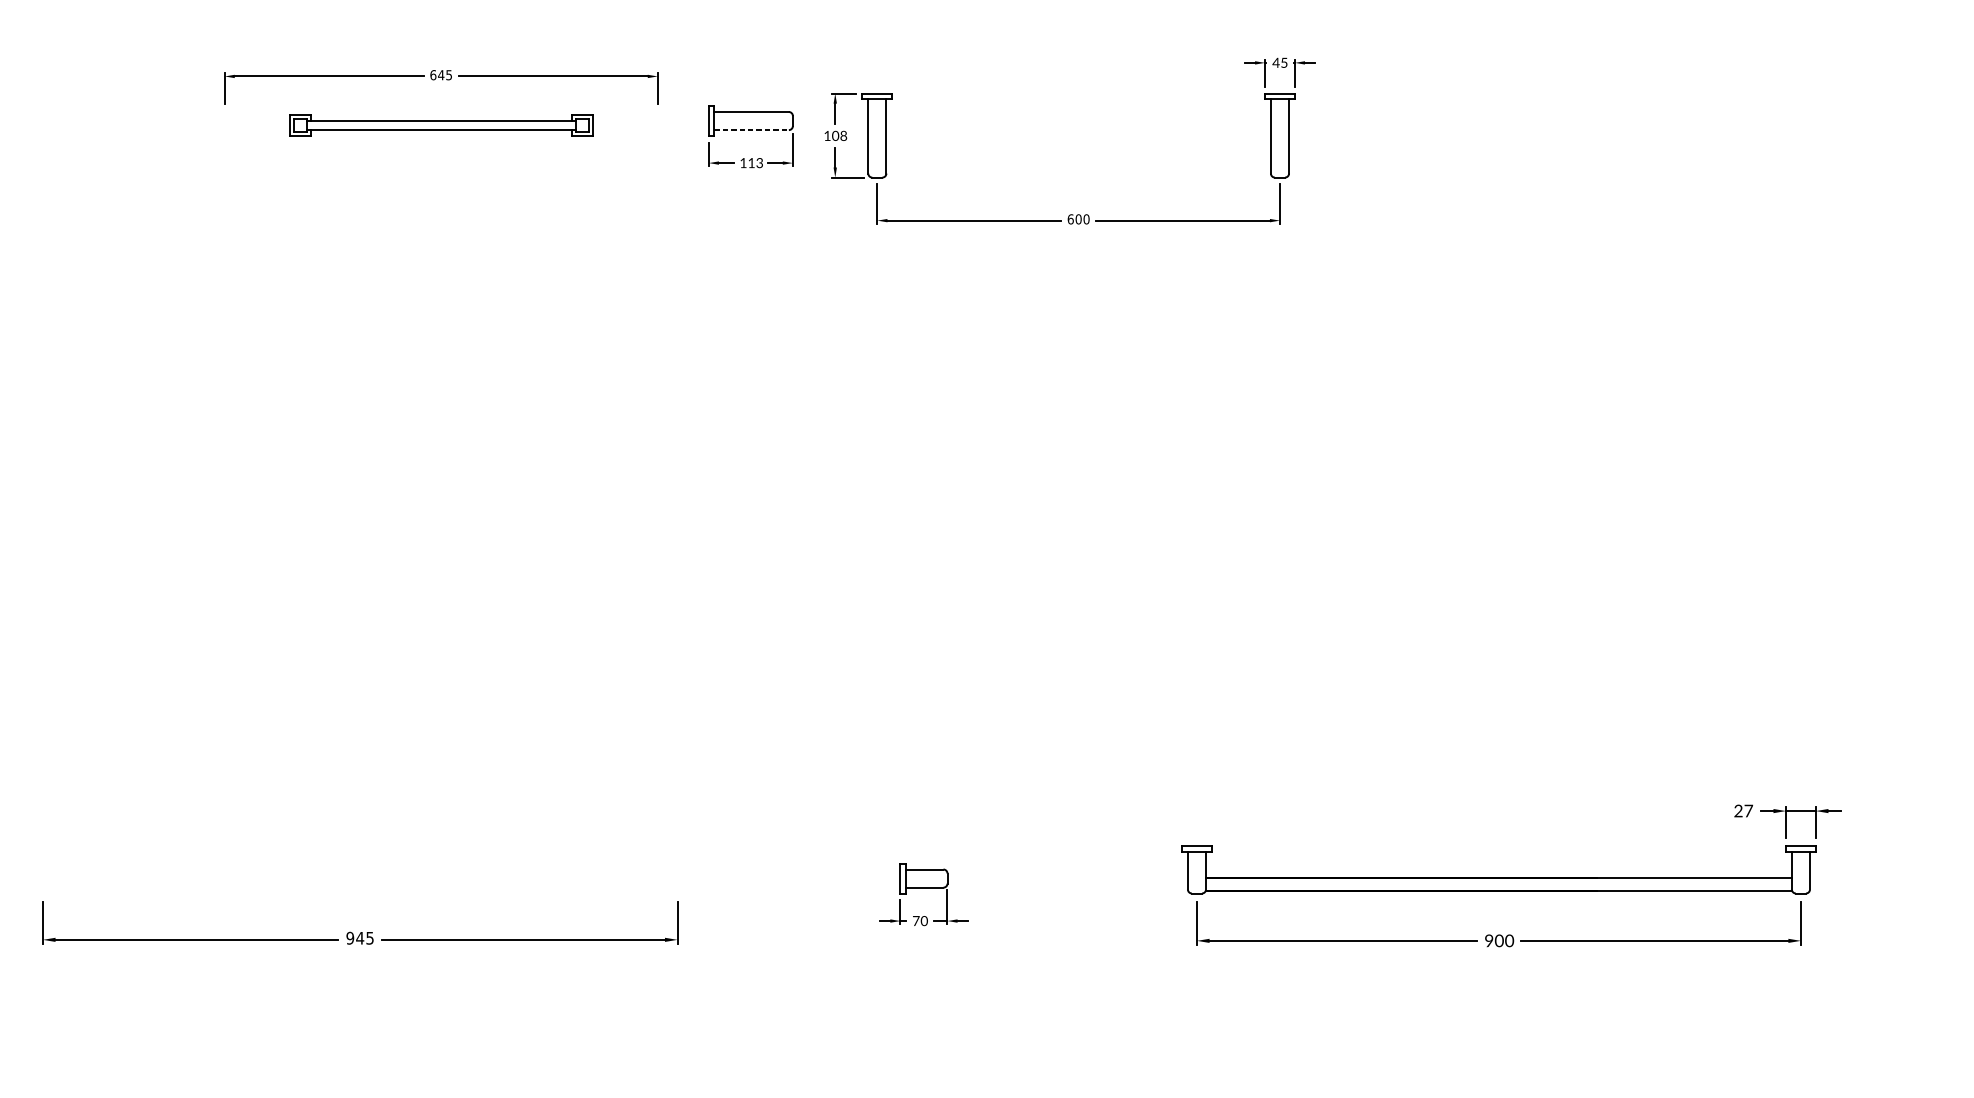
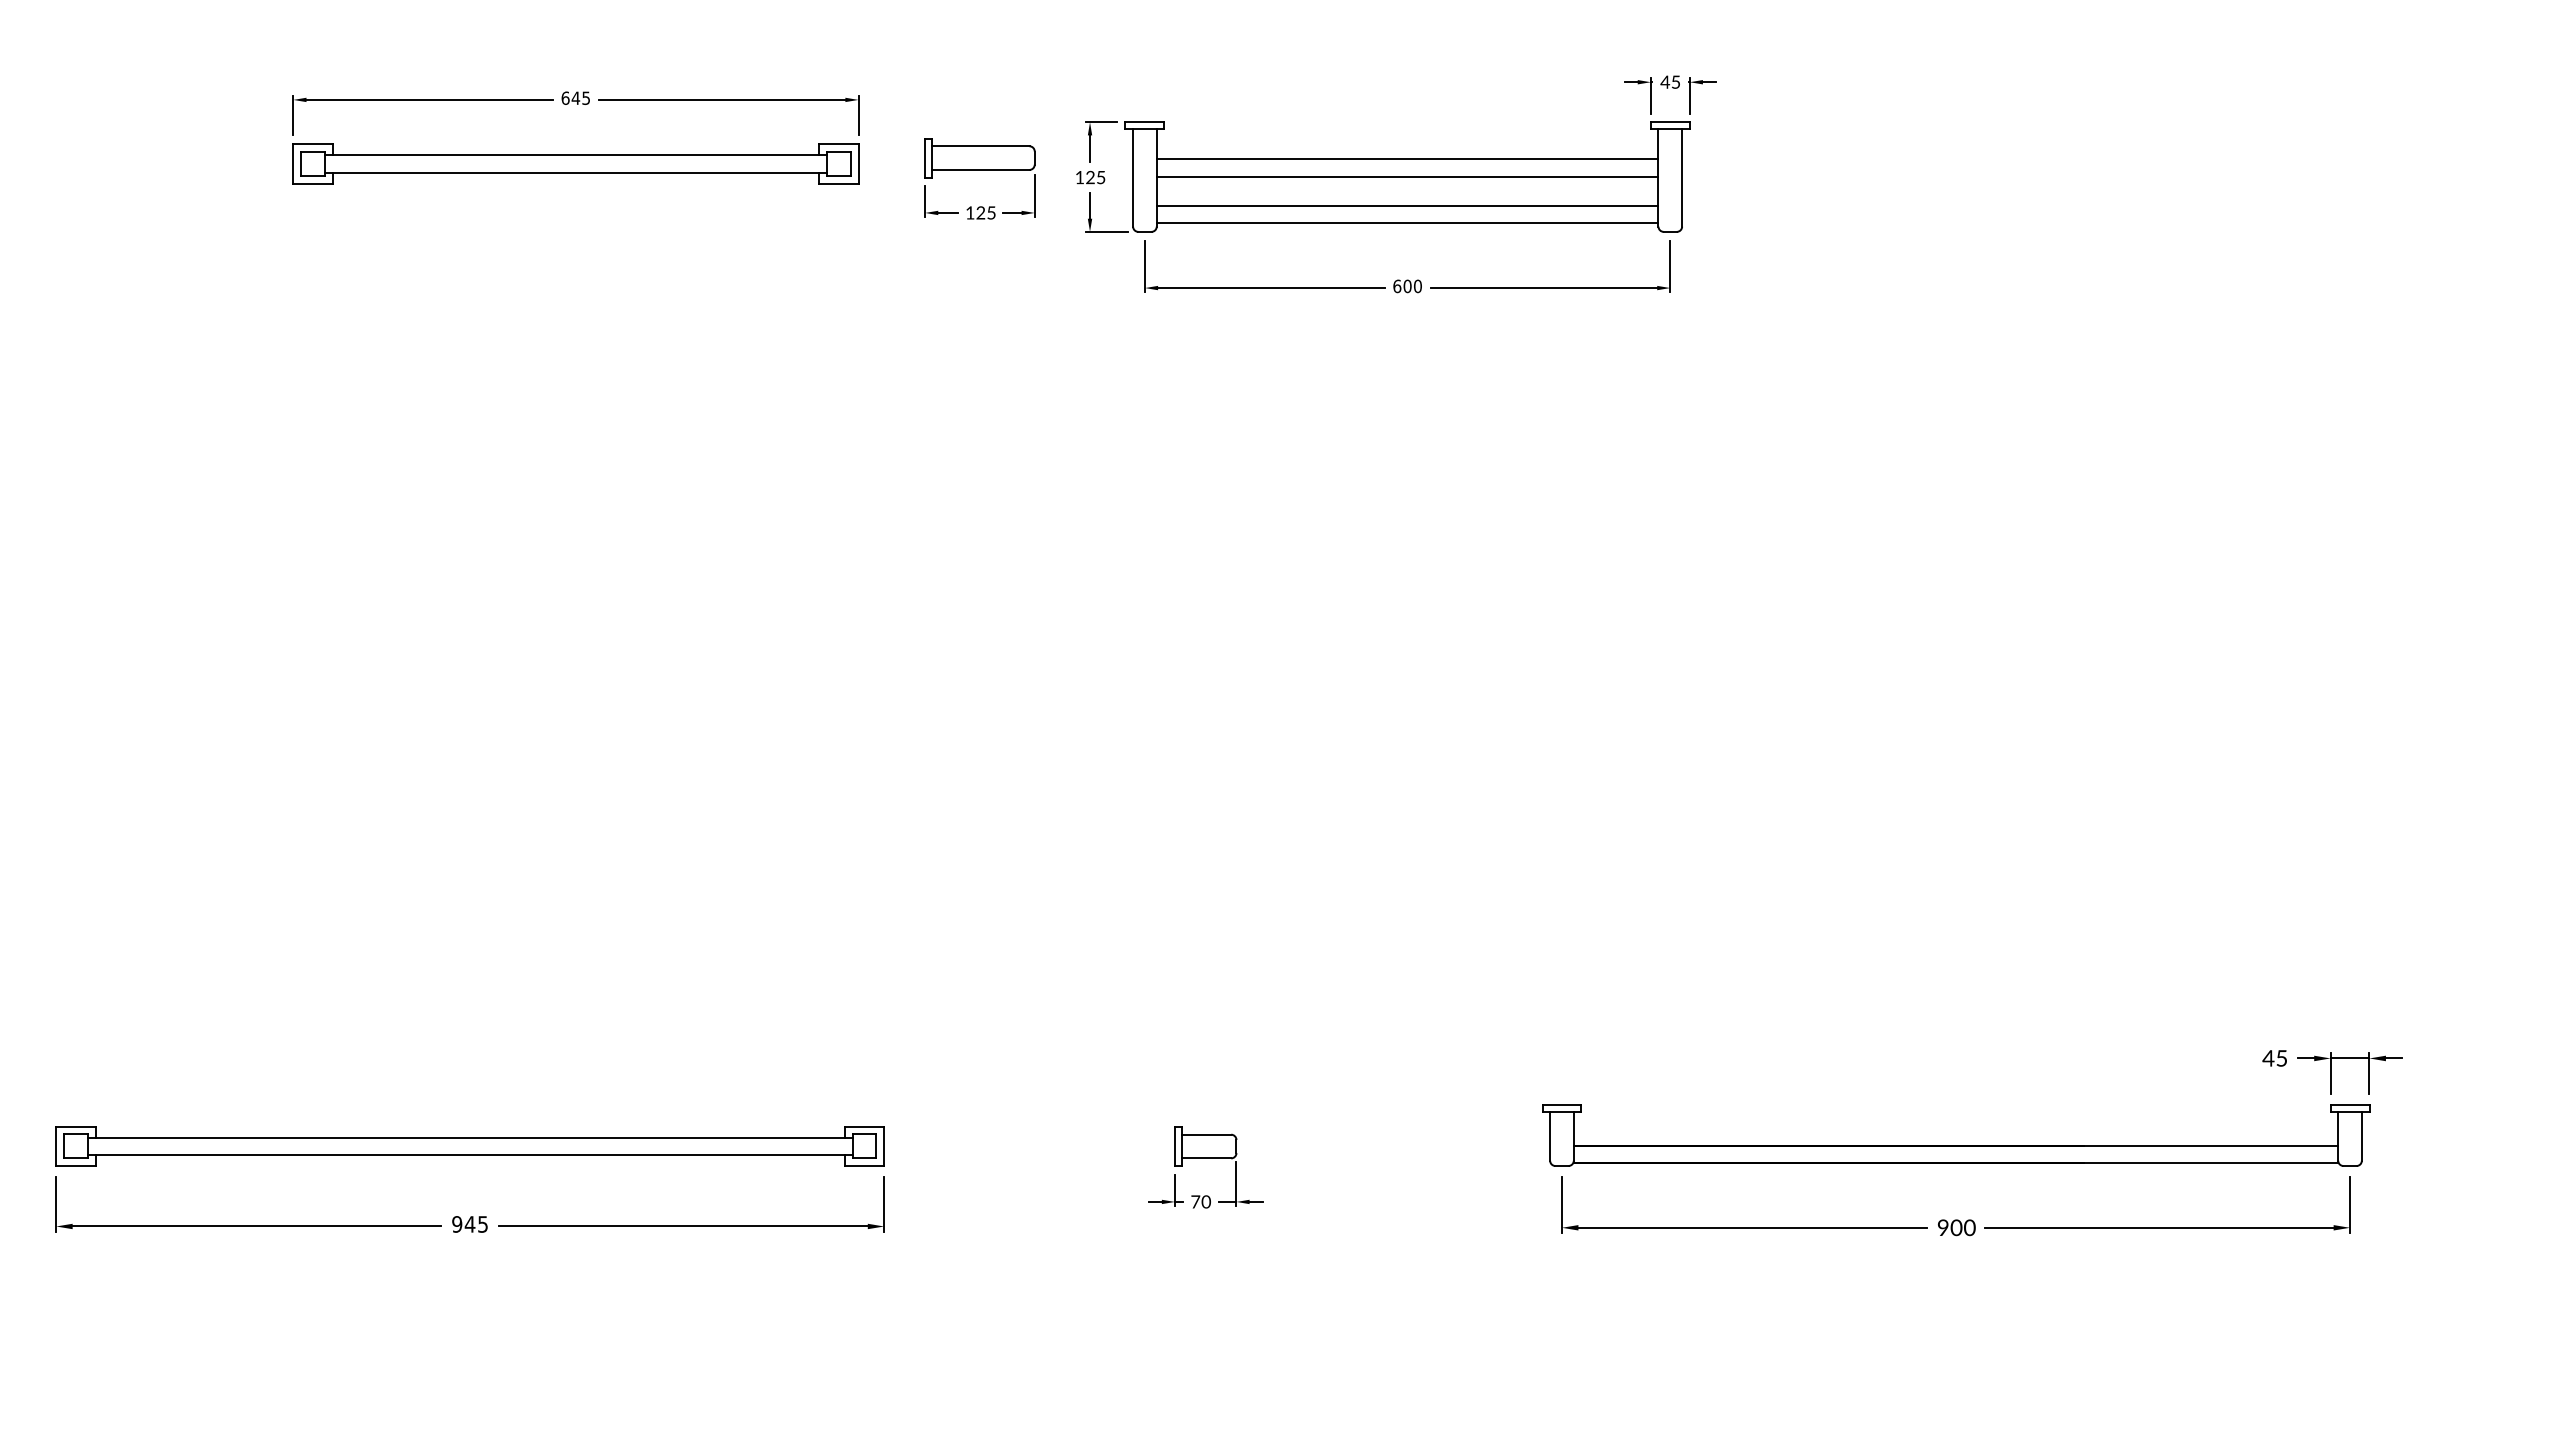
line: (1078, 122) -> (1407, 159), added
part: (440, 125) -> (575, 163), size x1.43
line: (751, 129) -> (980, 169), dashed -> solid
text: (839, 135) -> (1095, 177), 108 -> 125
line: (1078, 135) -> (1407, 176), added
line: (1078, 157) -> (1407, 205), added
text: (755, 162) -> (985, 212), 113 -> 125
line: (1078, 171) -> (1407, 223), added
text: (1743, 811) -> (2274, 1058), 27 -> 45
part: (359, 878) -> (469, 1146), added

